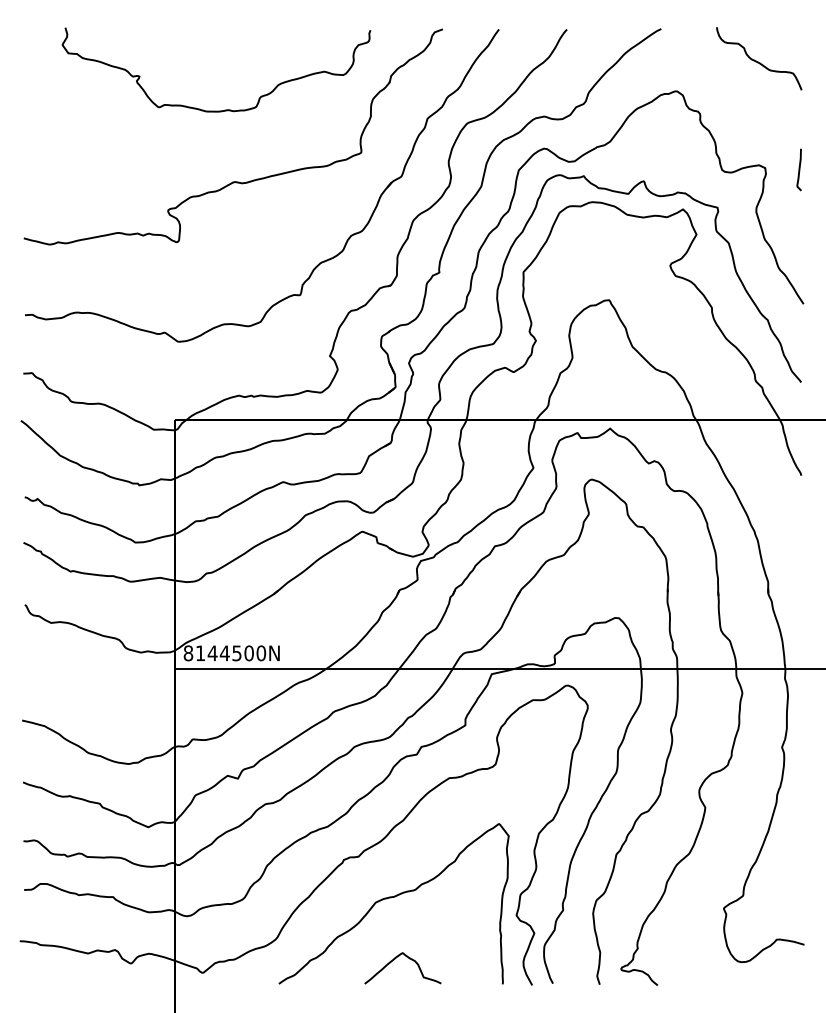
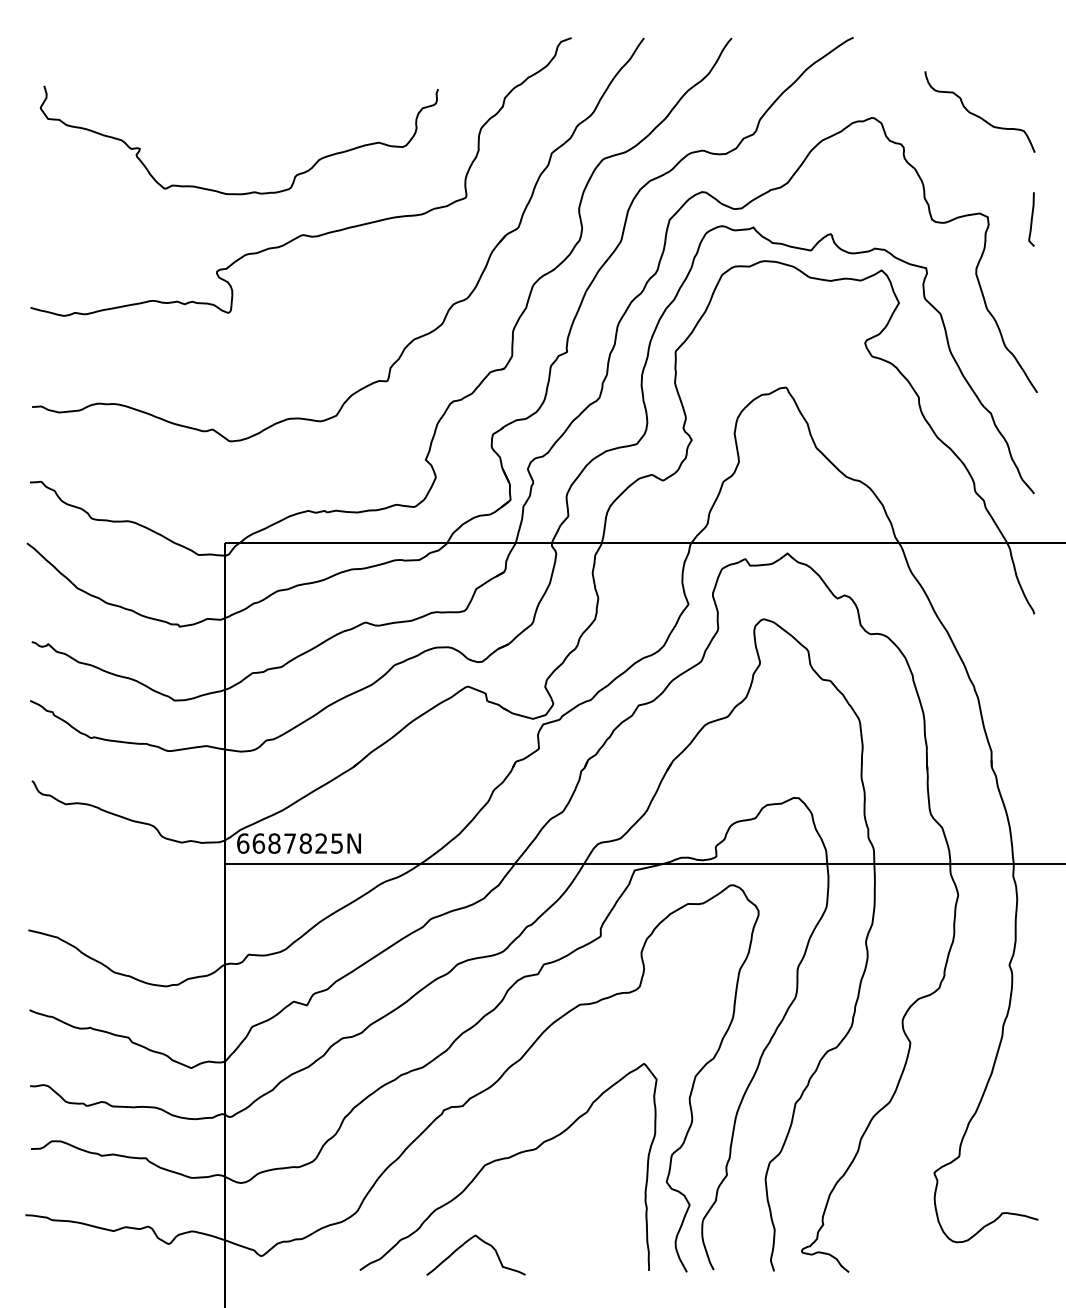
curve: (758, 61) -> (978, 115), moved
curve: (221, 110) -> (245, 192), moved
text: (225, 653) -> (290, 843), 8144500N -> 6687825N
curve: (409, 959) -> (484, 1243), moved

